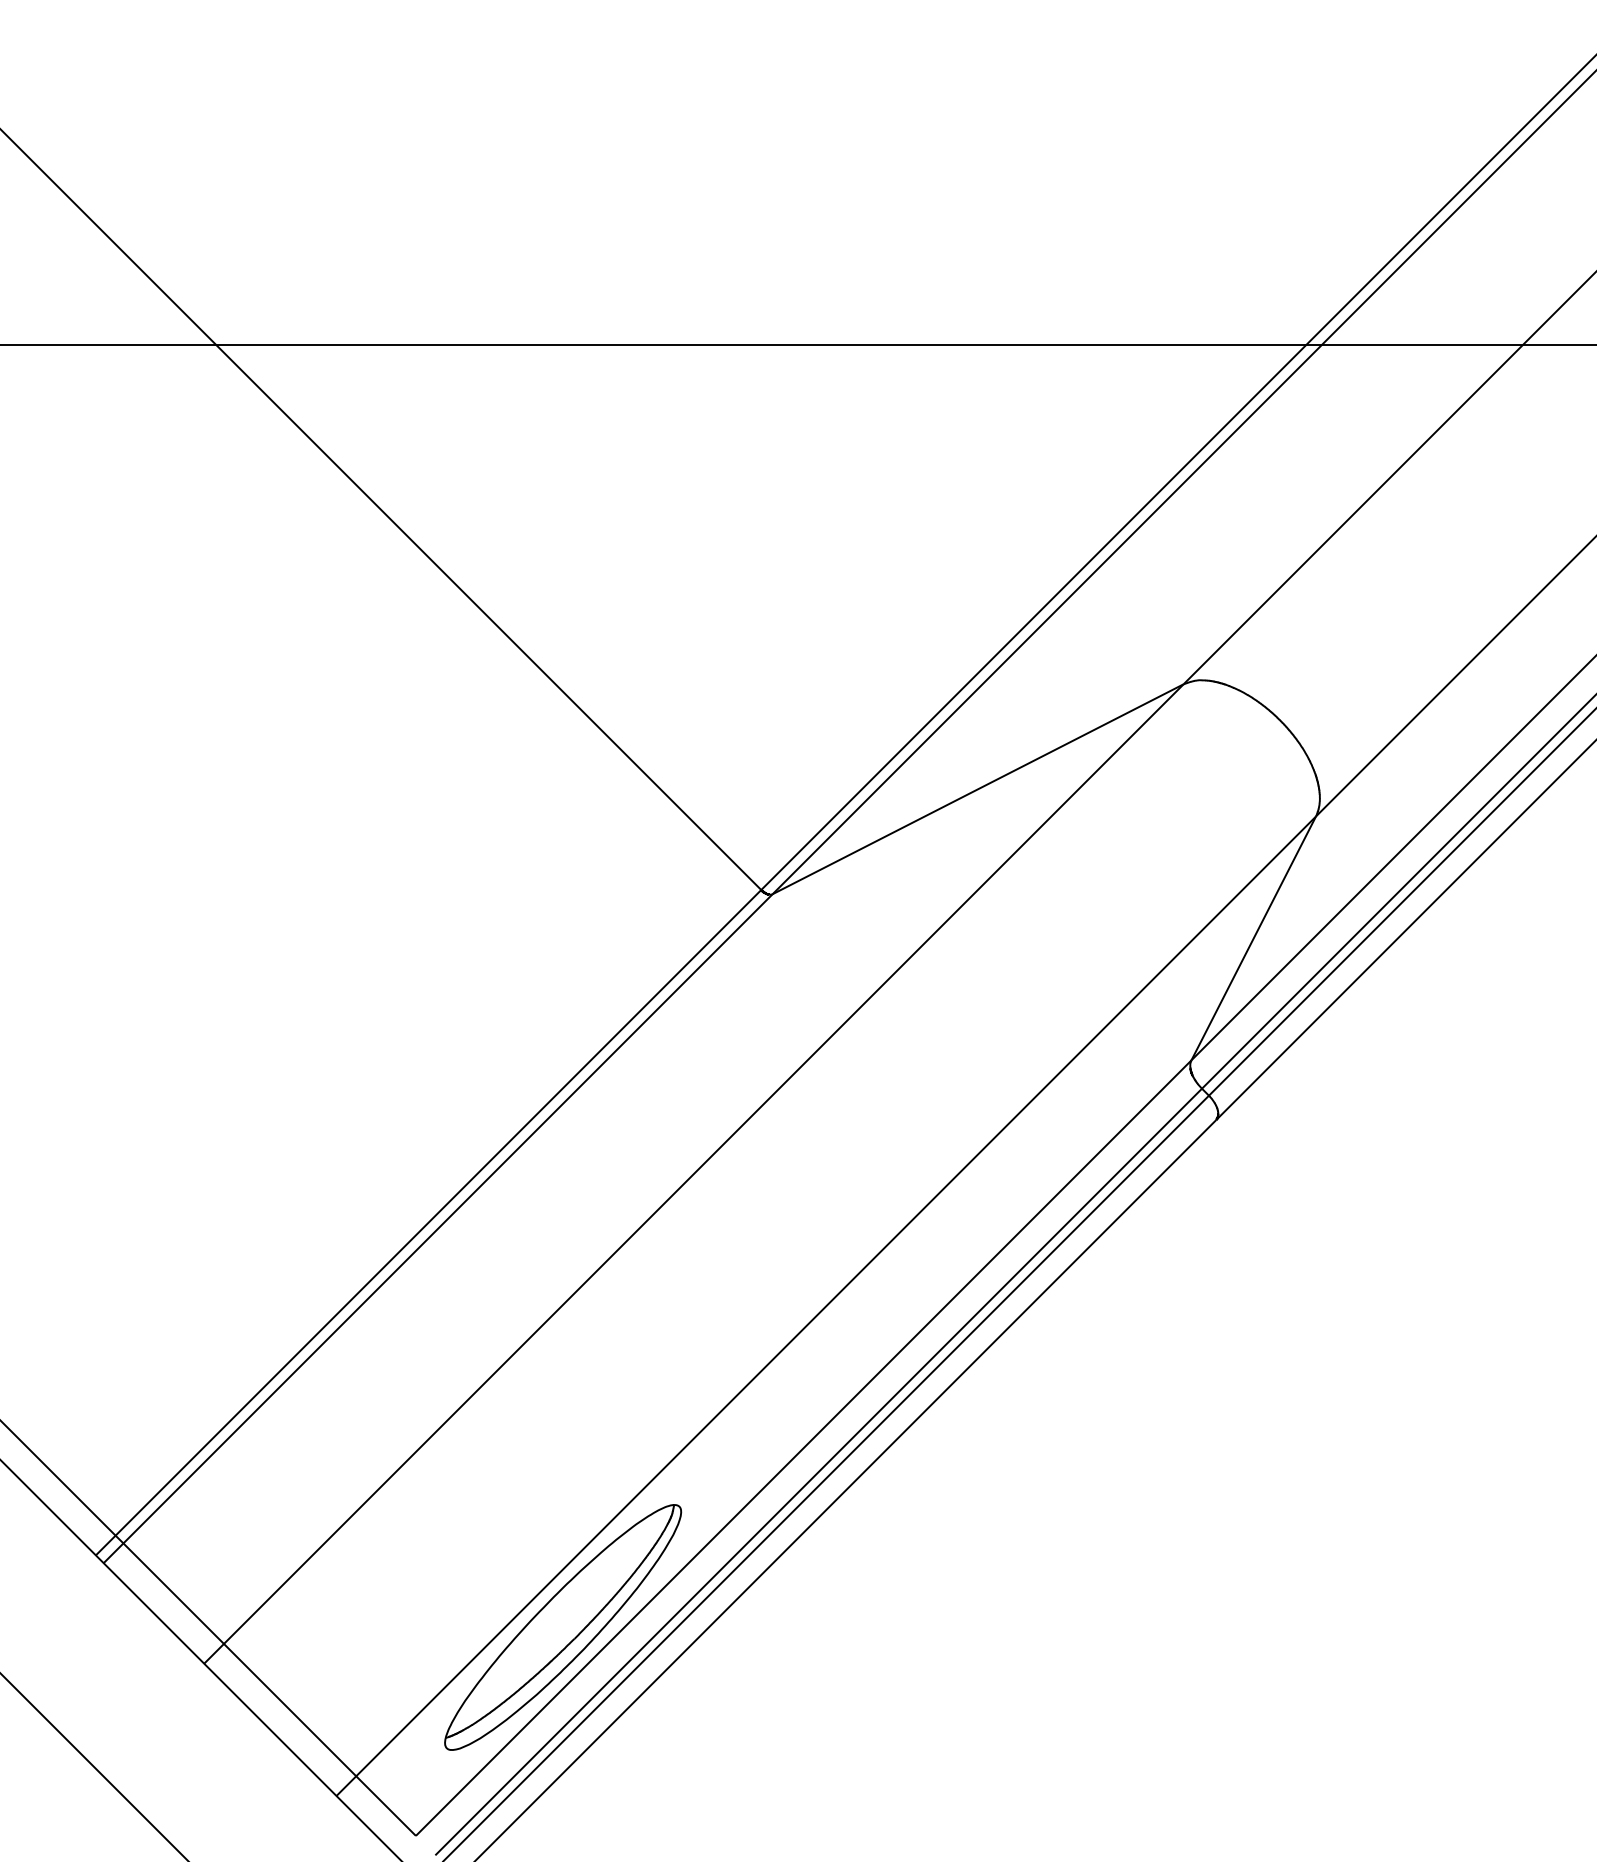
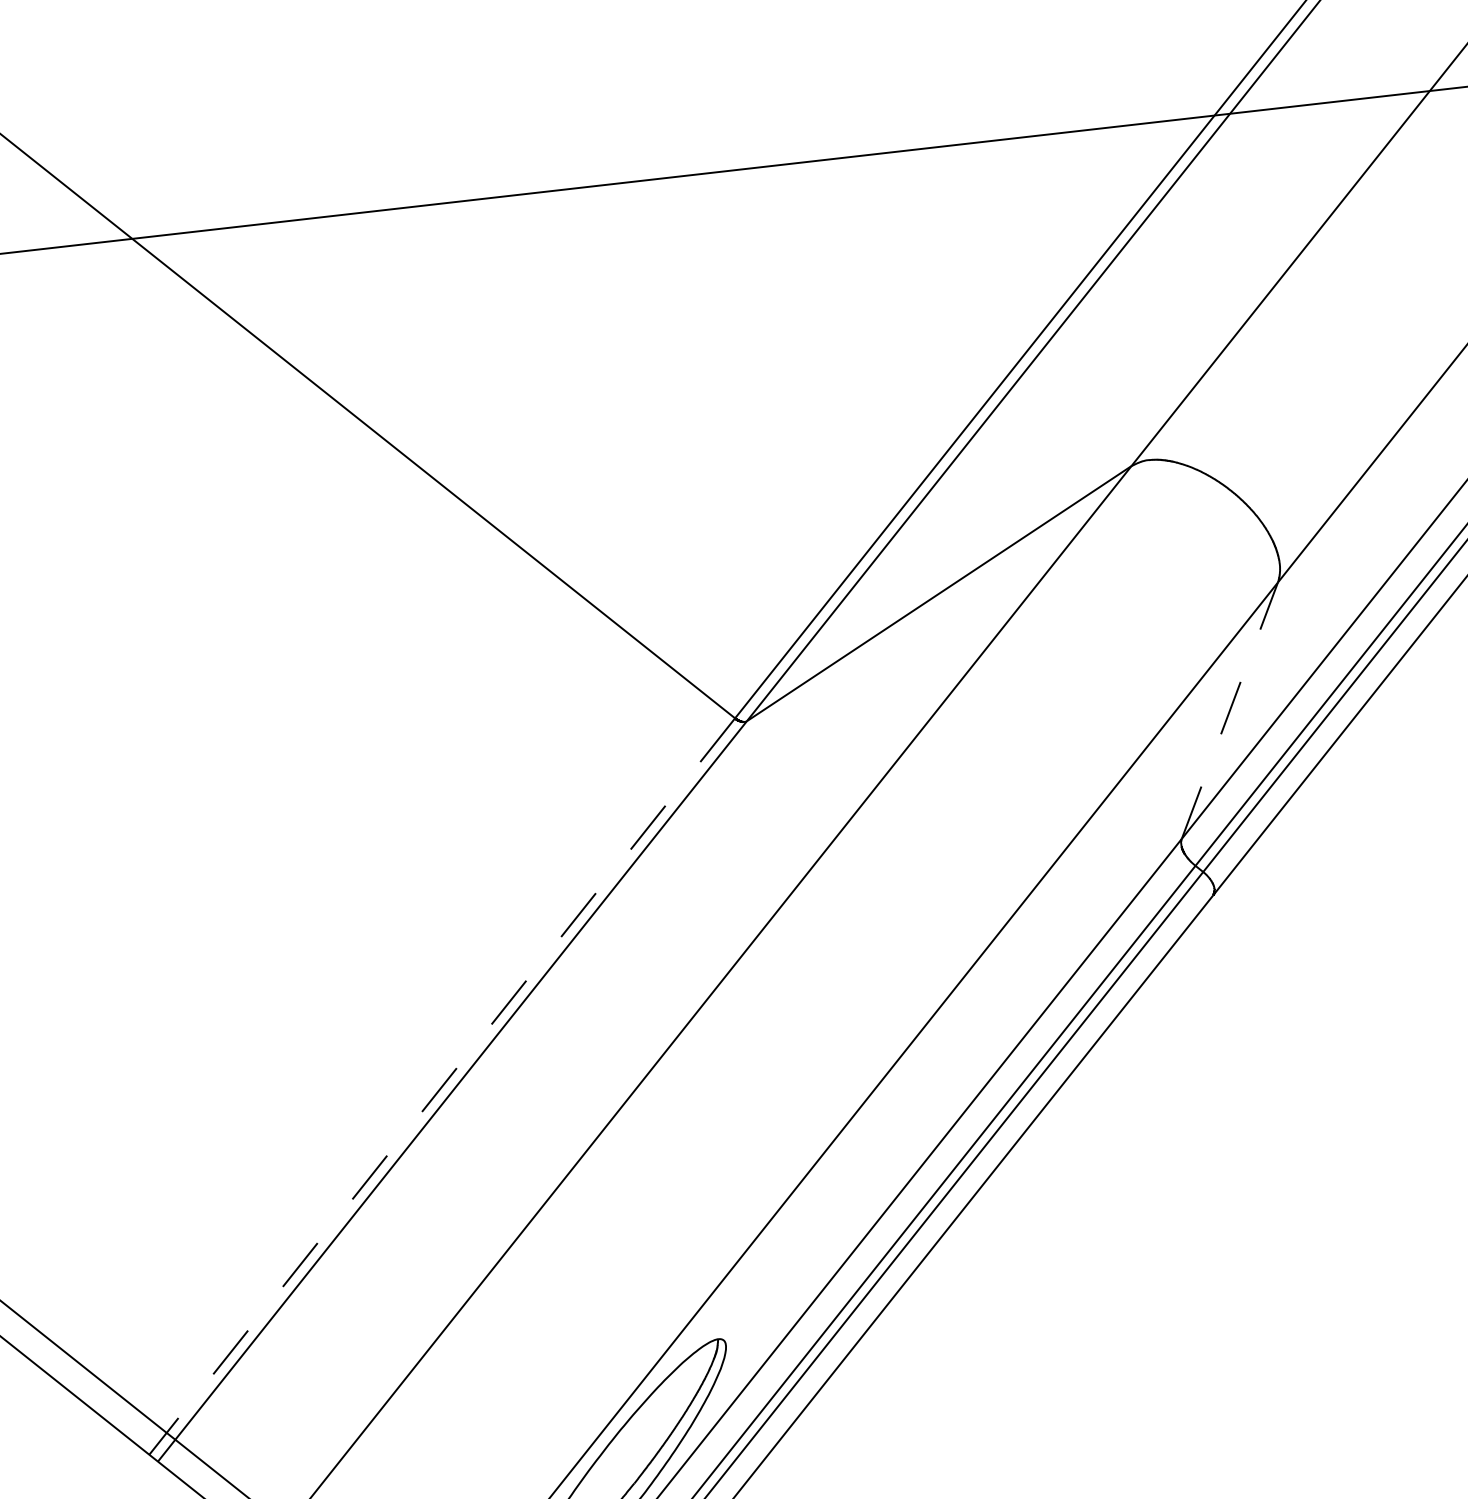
line: (1253, 938) -> (1229, 710), solid -> dashed
line: (438, 1212) -> (450, 1075), solid -> dashed

